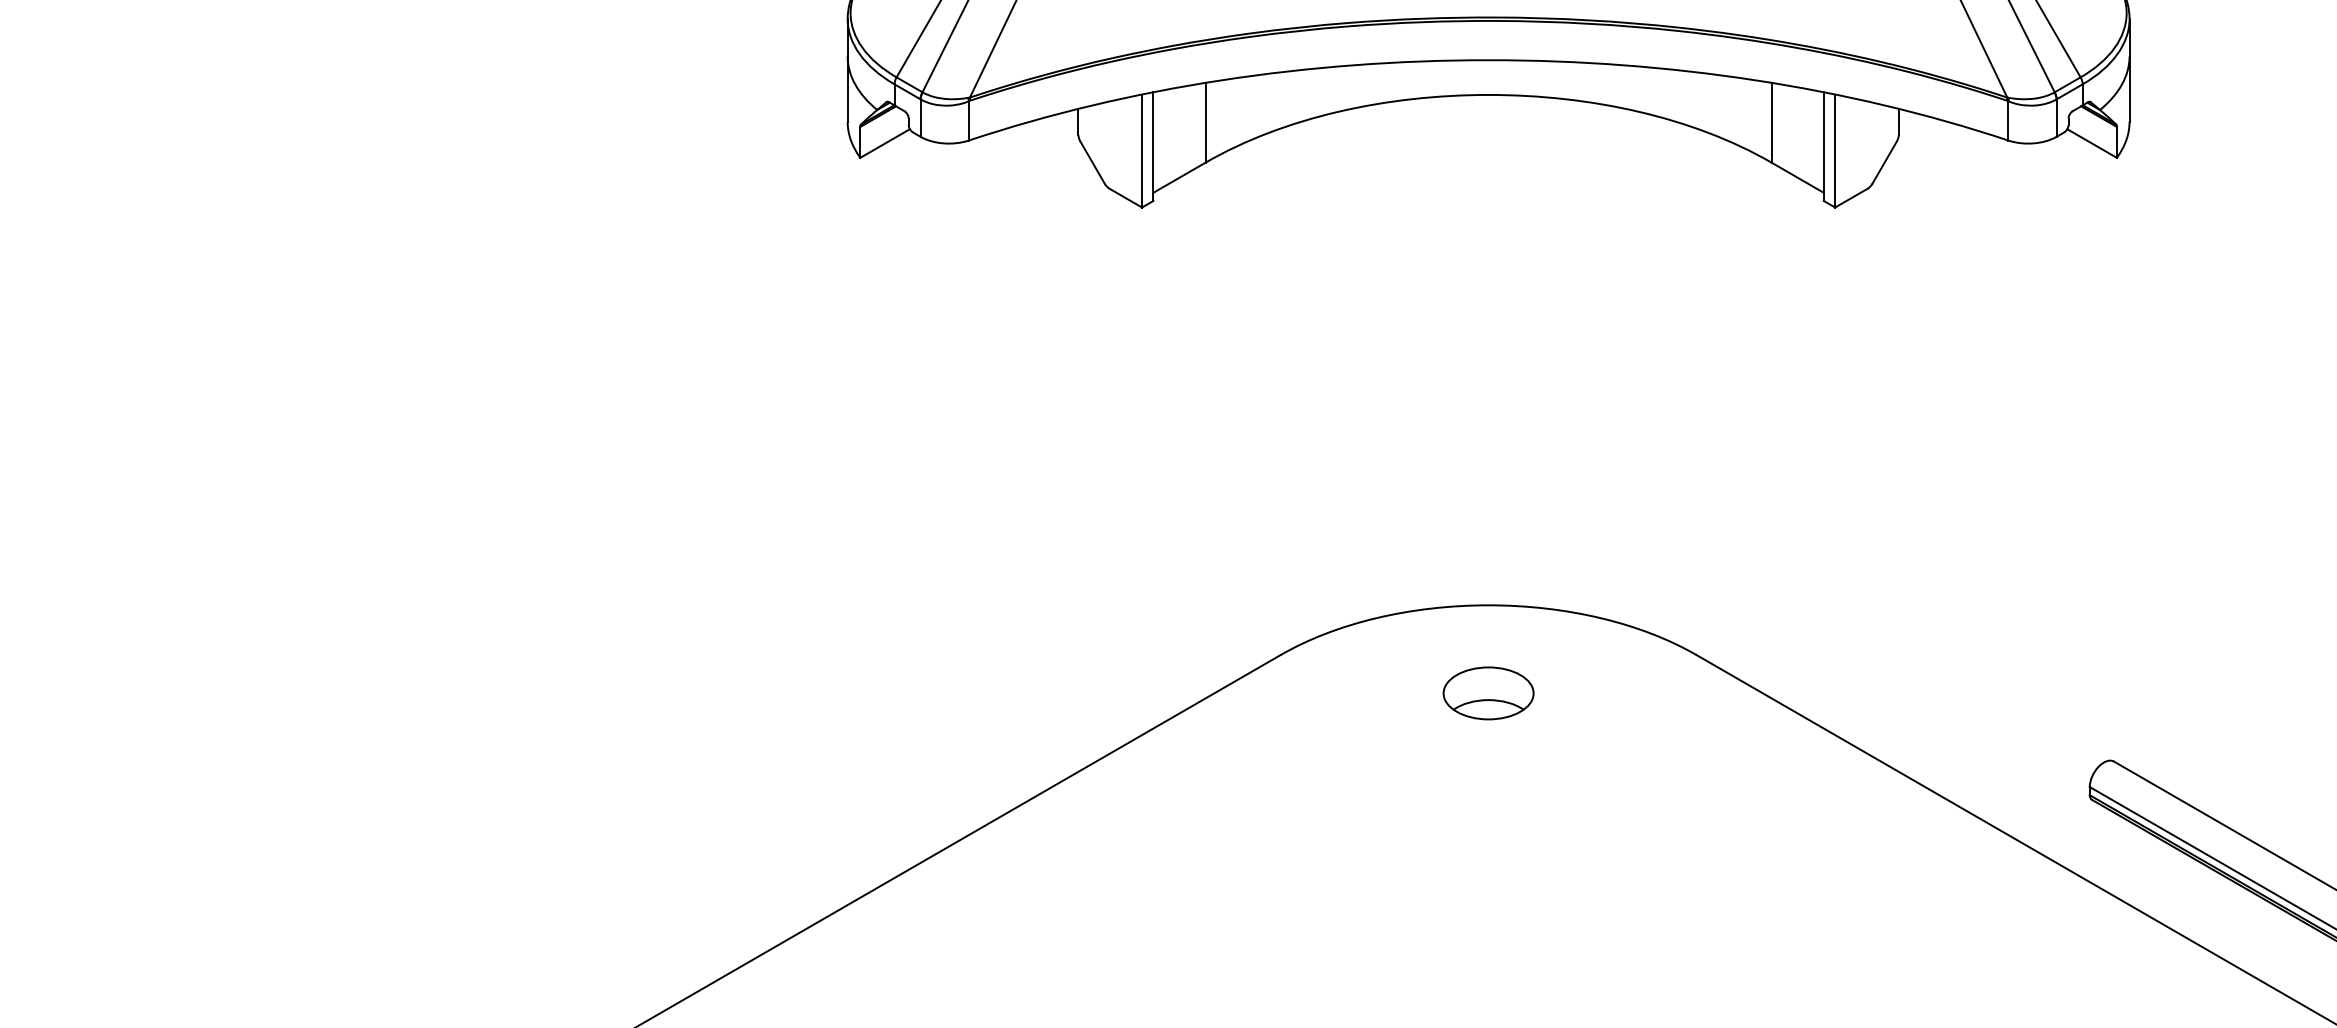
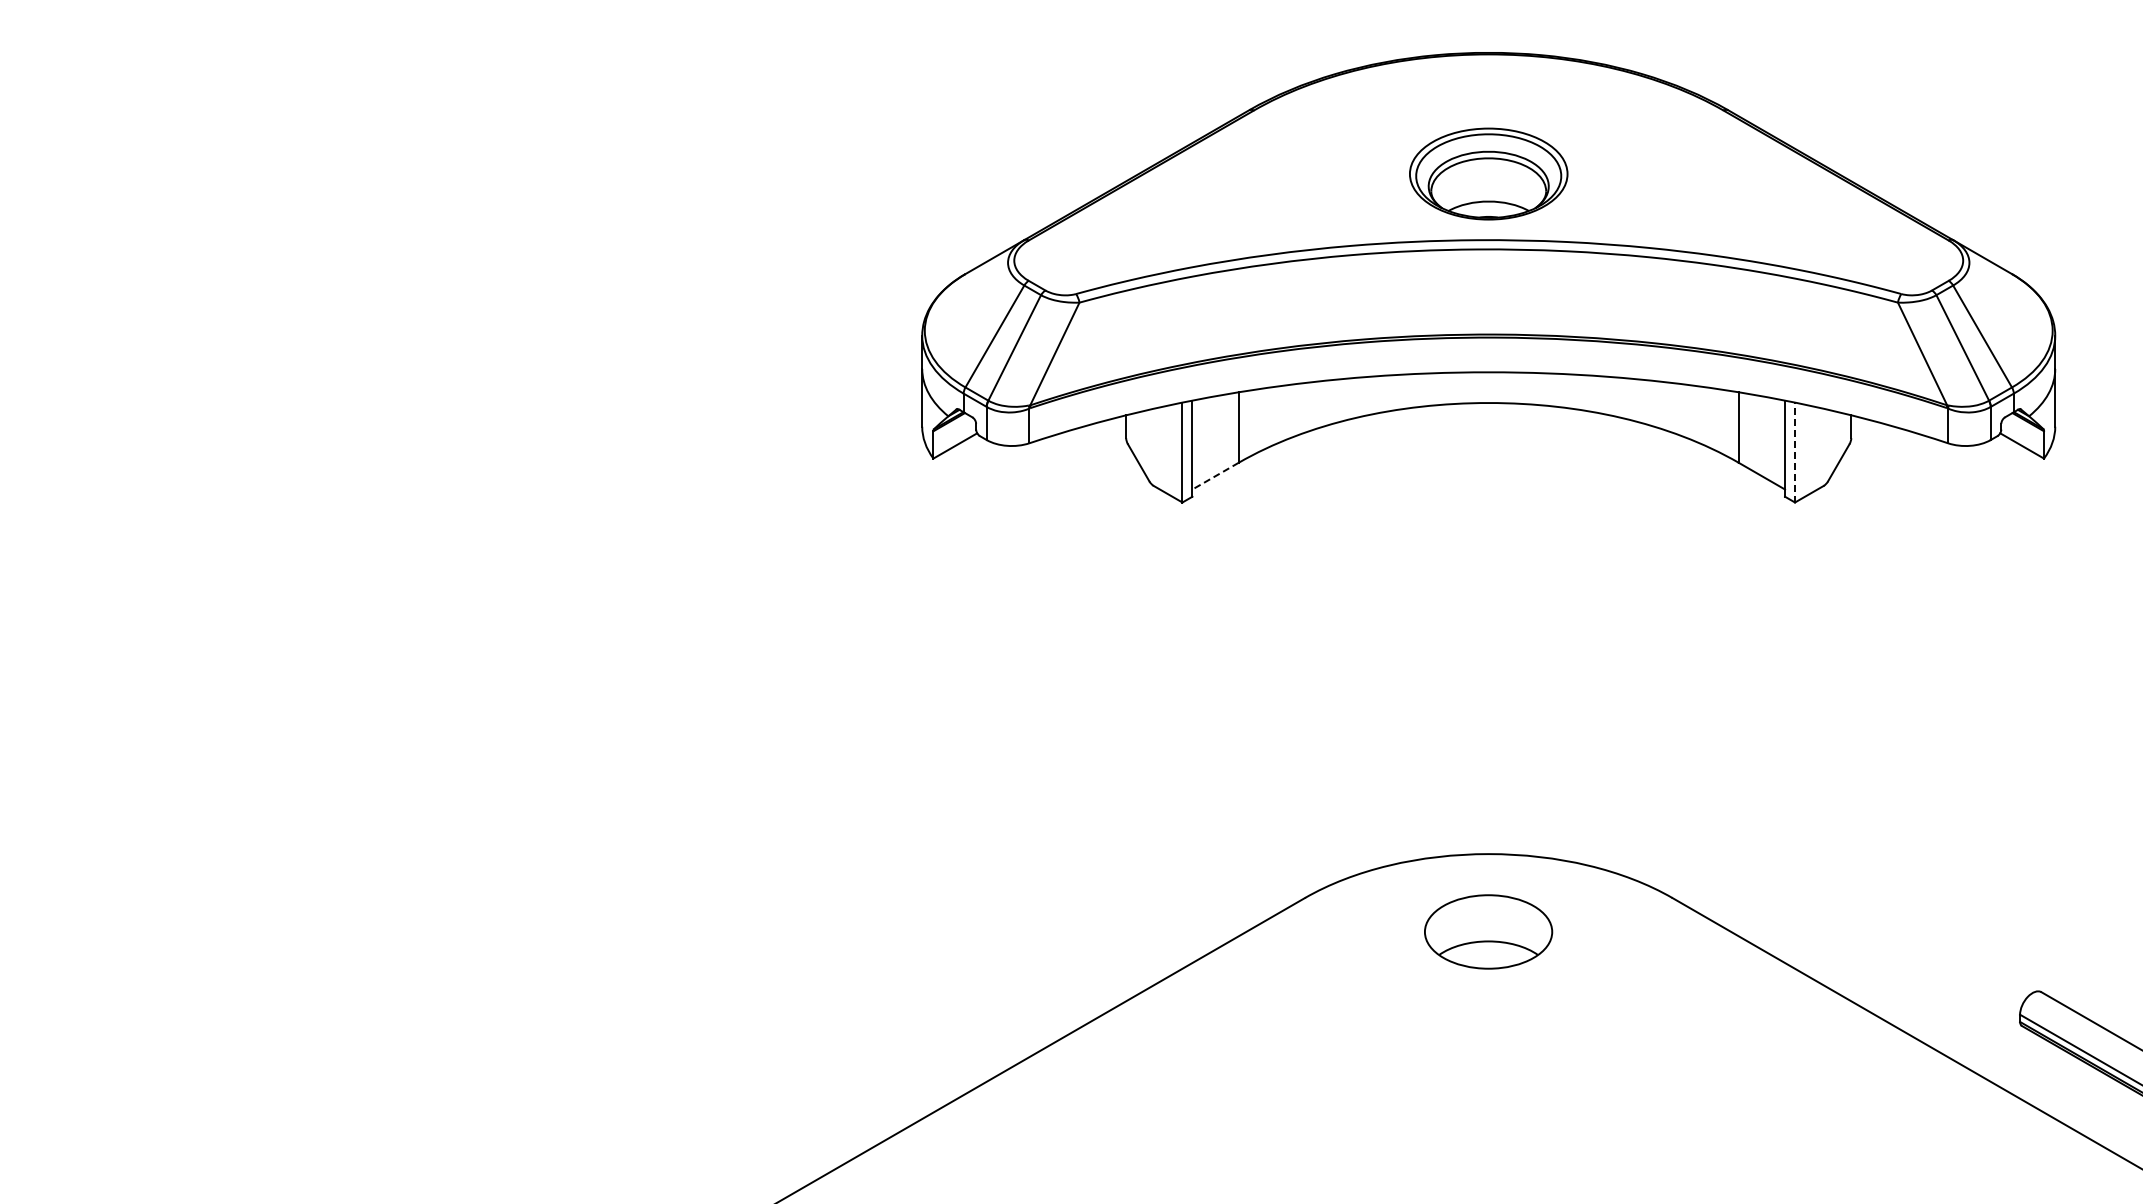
line: (1835, 150) -> (1795, 452), solid -> dashed
line: (1179, 178) -> (1215, 476), solid -> dashed
part: (1488, 692) -> (1488, 931), size x1.6

